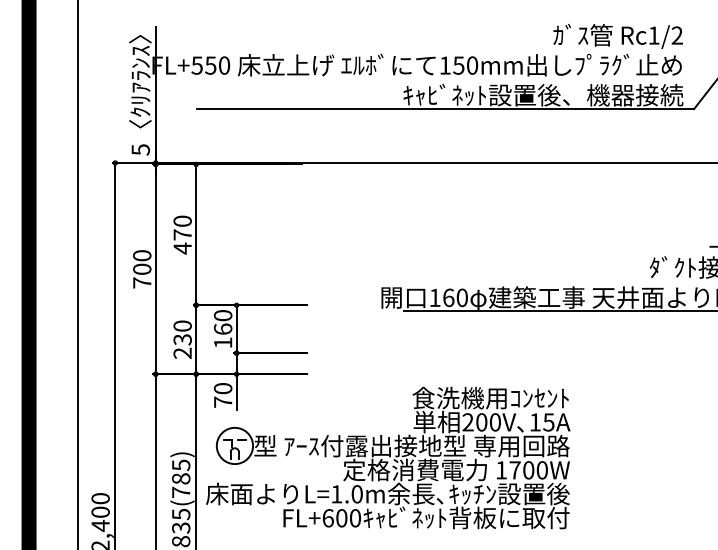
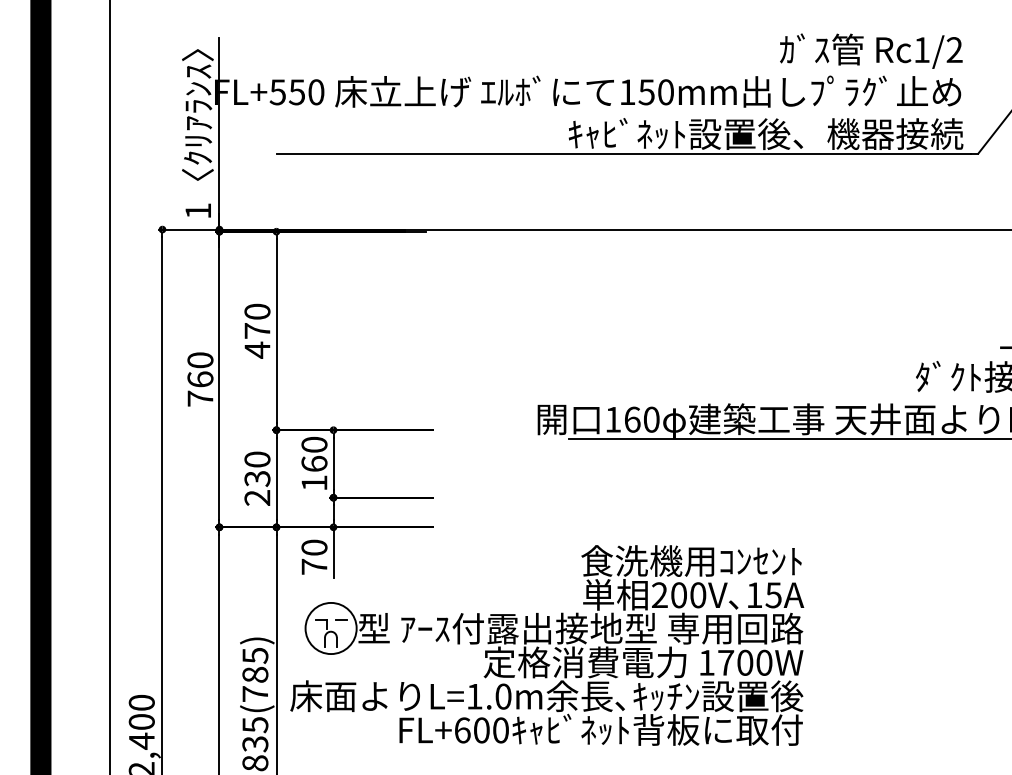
text: (140, 150) -> (198, 211), 5 -> 1
text: (142, 269) -> (200, 379), 700 -> 760

